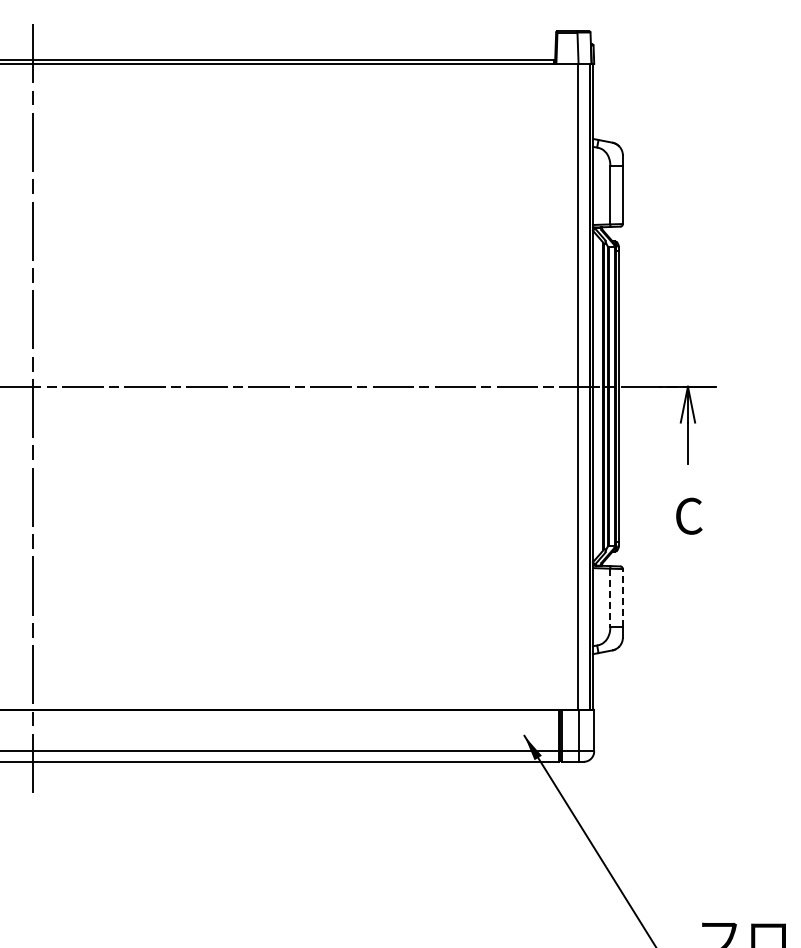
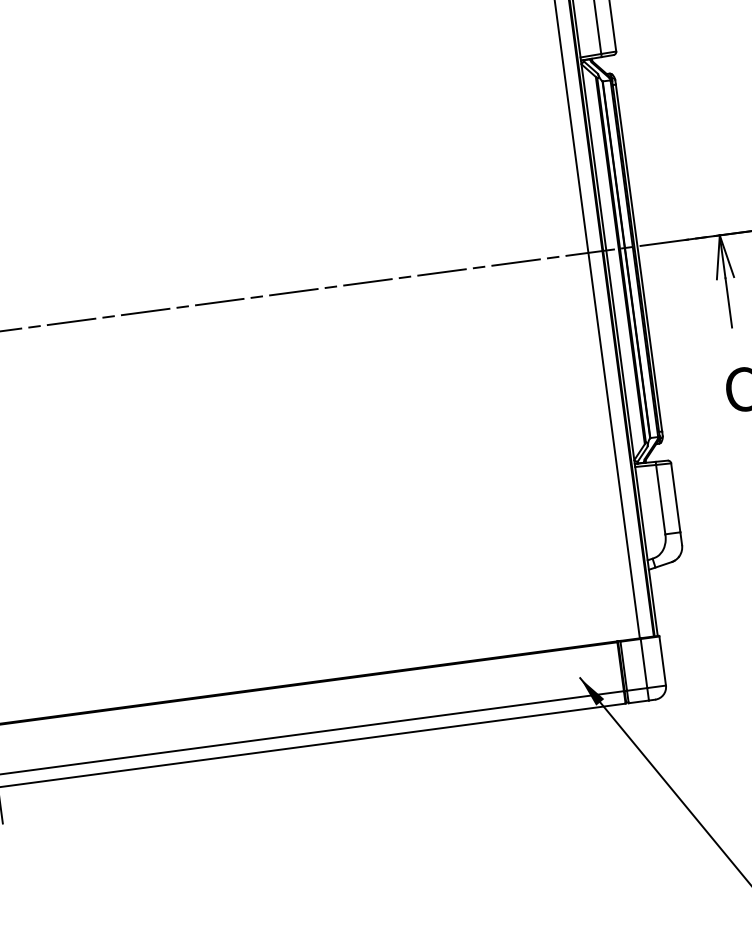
line: (622, 597) -> (675, 497), dashed -> solid
line: (610, 598) -> (661, 500), dashed -> solid

